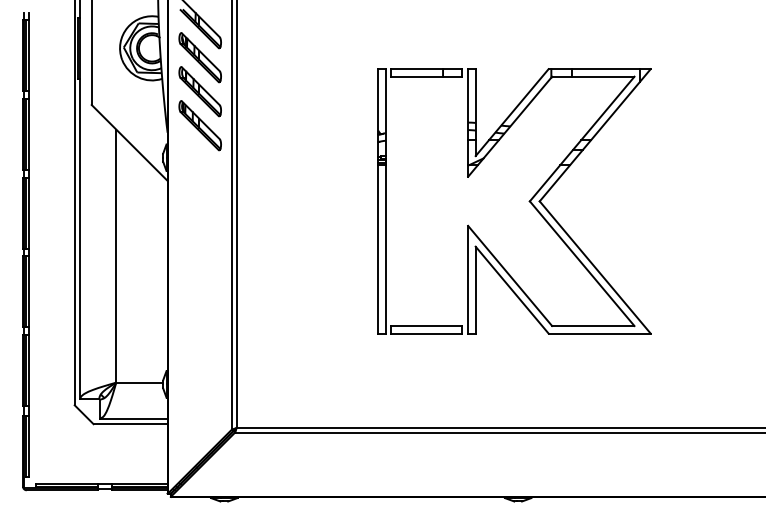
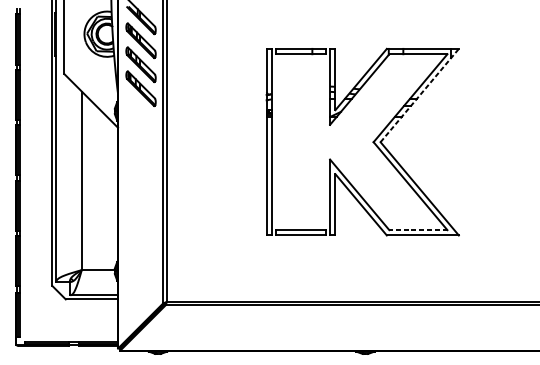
line: (595, 134) -> (419, 95), solid -> dashed
line: (592, 326) -> (417, 230), solid -> dashed

